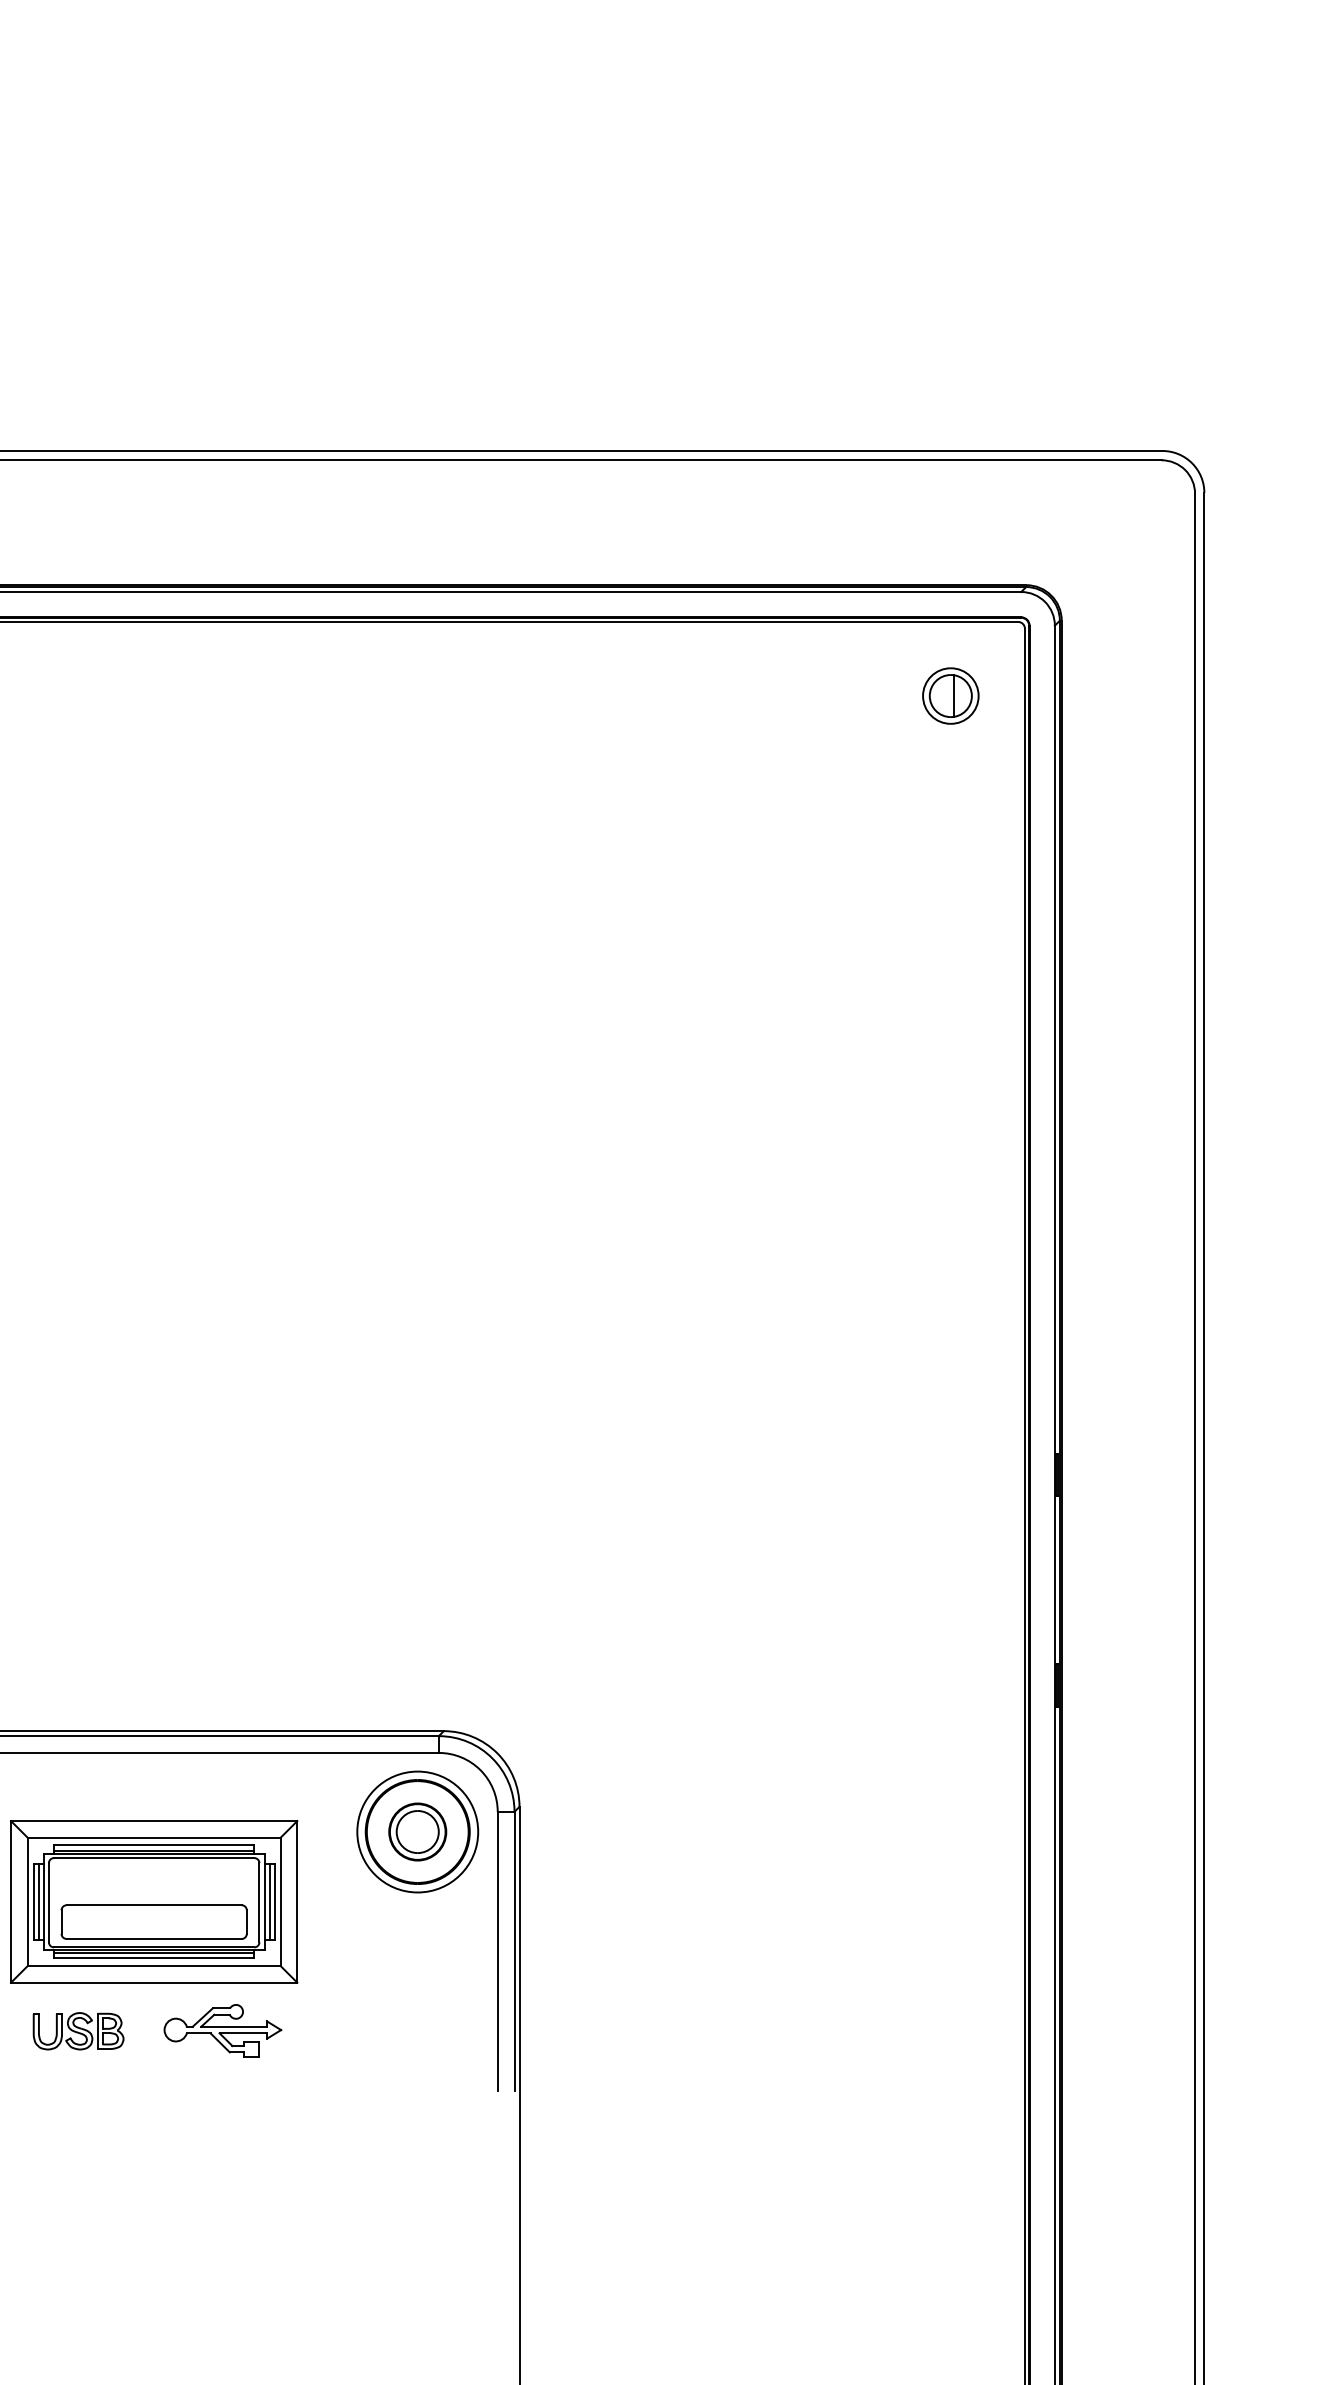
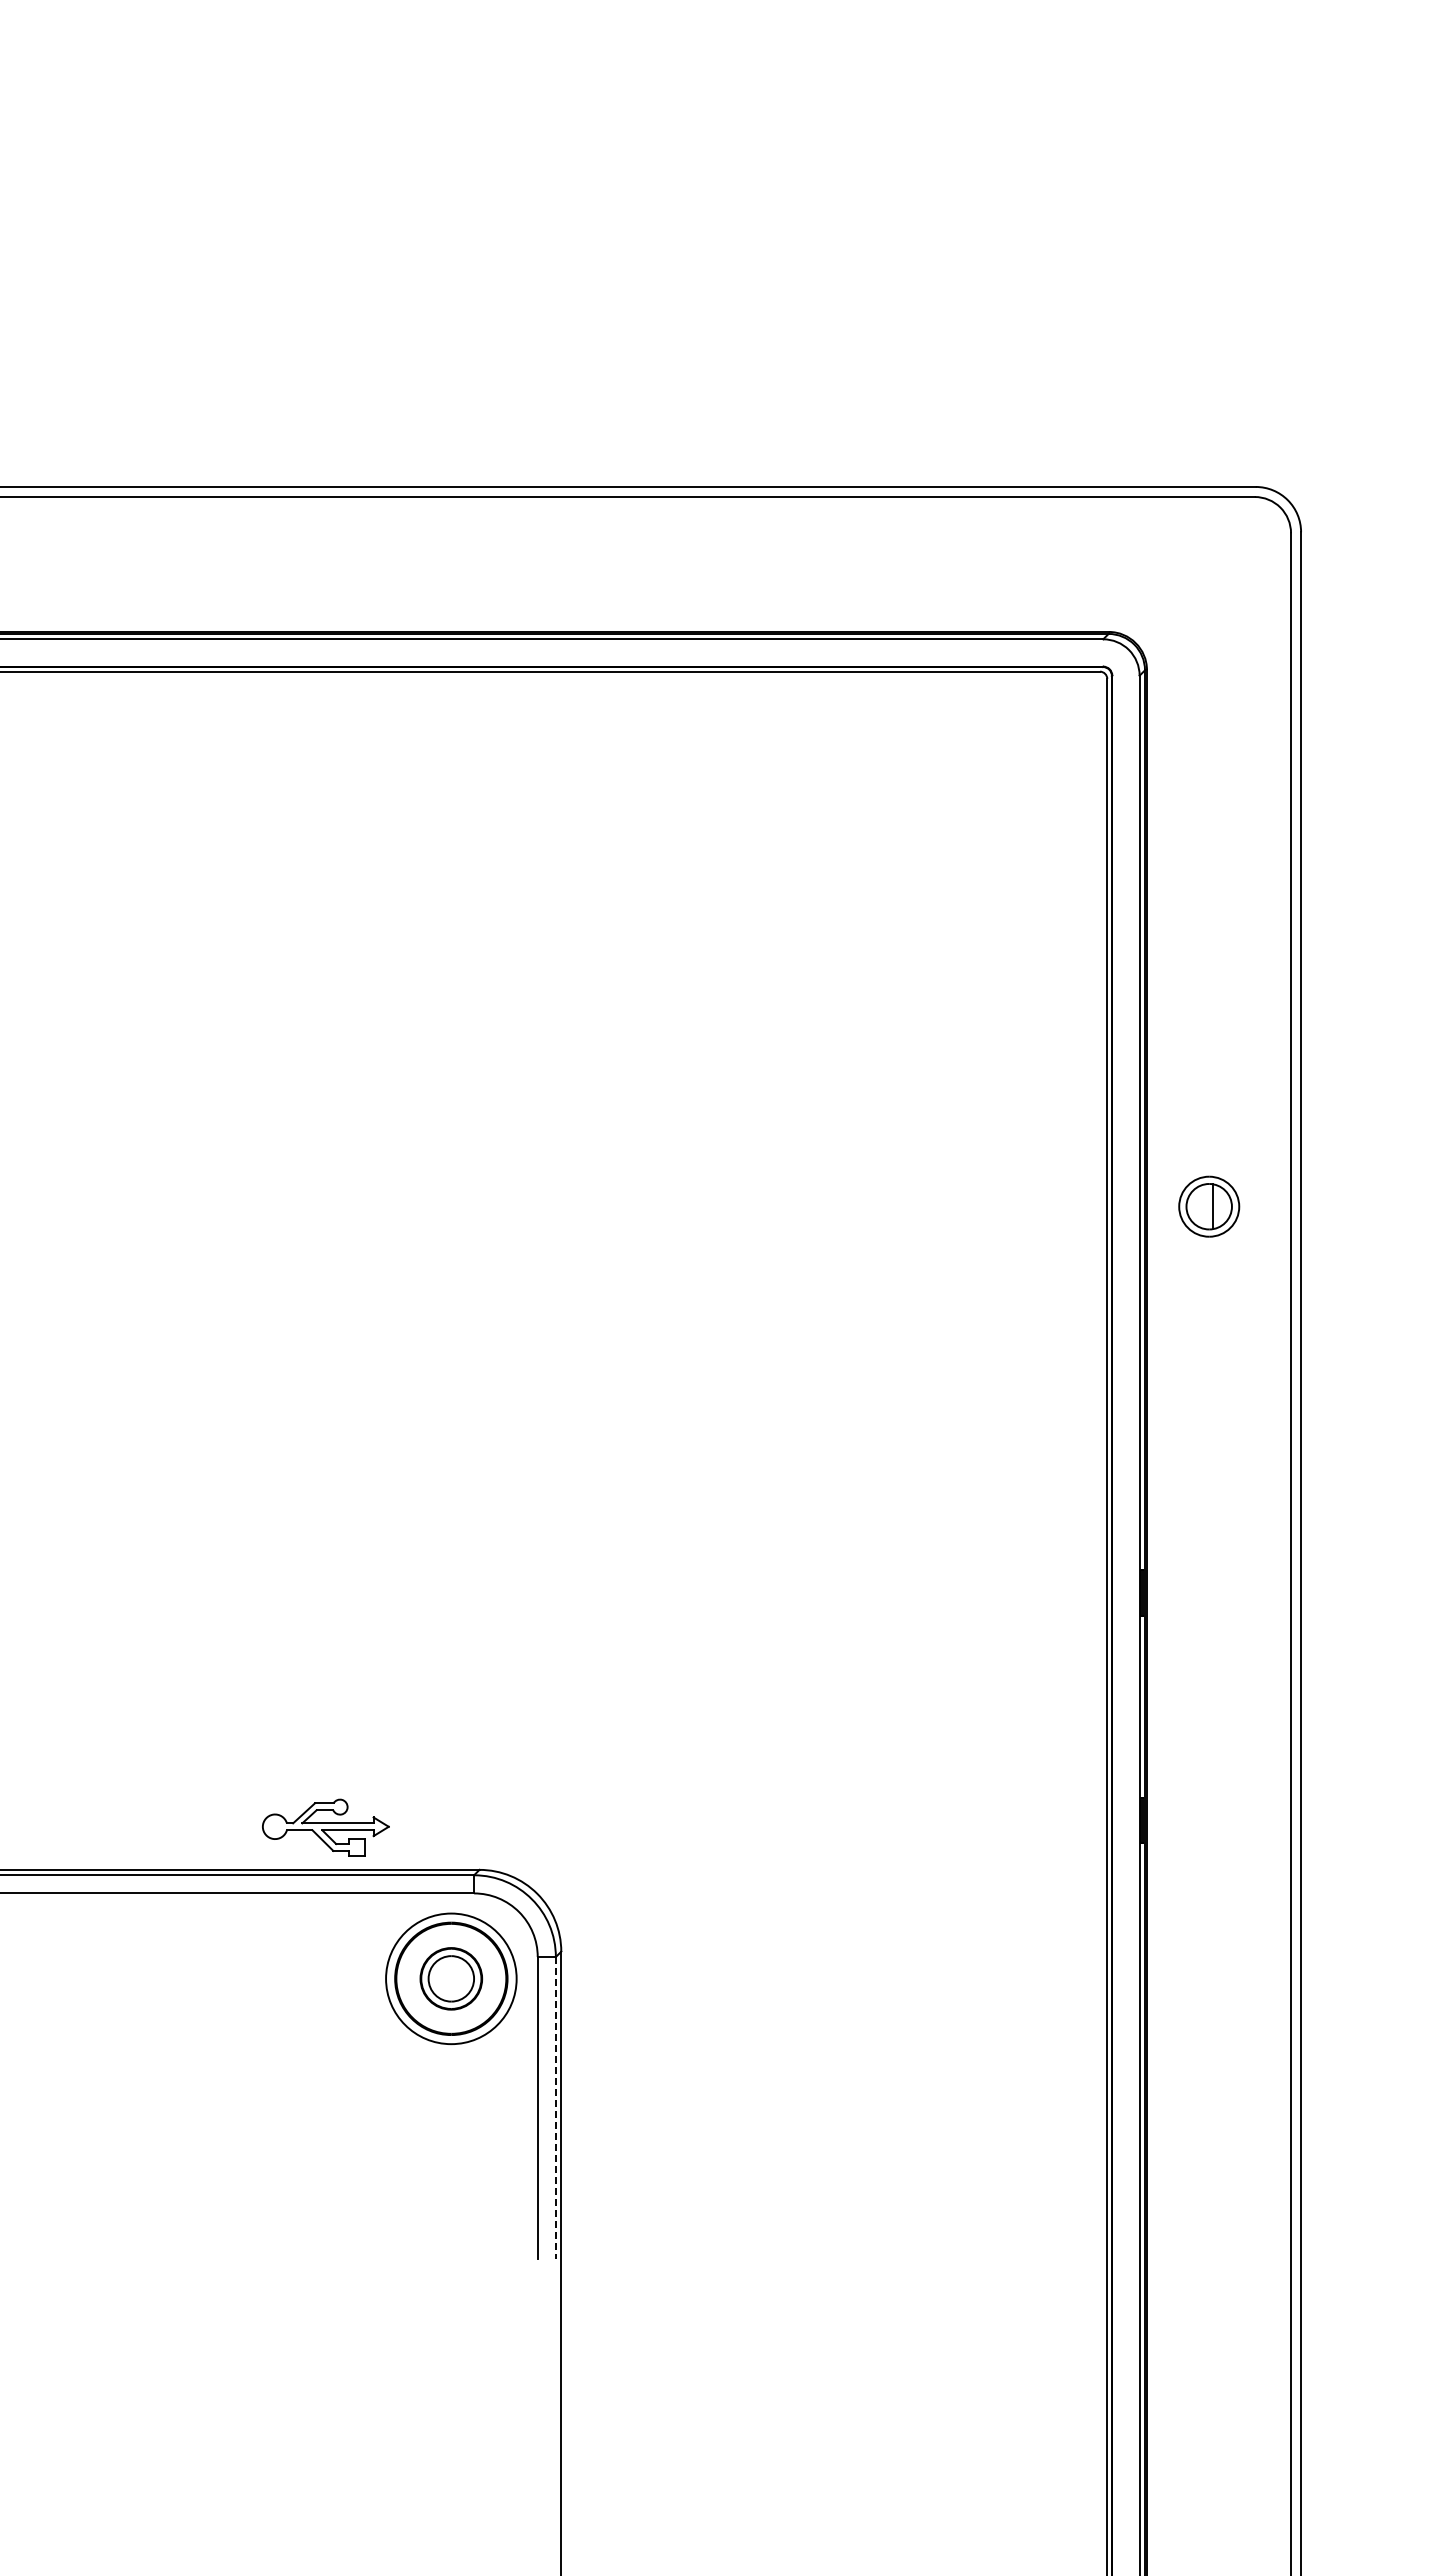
part: (951, 695) -> (1209, 1206), moved
part: (154, 1901) -> (166, 2053), removed
line: (514, 1952) -> (555, 2108), solid -> dashed
part: (78, 2030) -> (84, 2193), removed
part: (222, 2030) -> (325, 1827), moved

